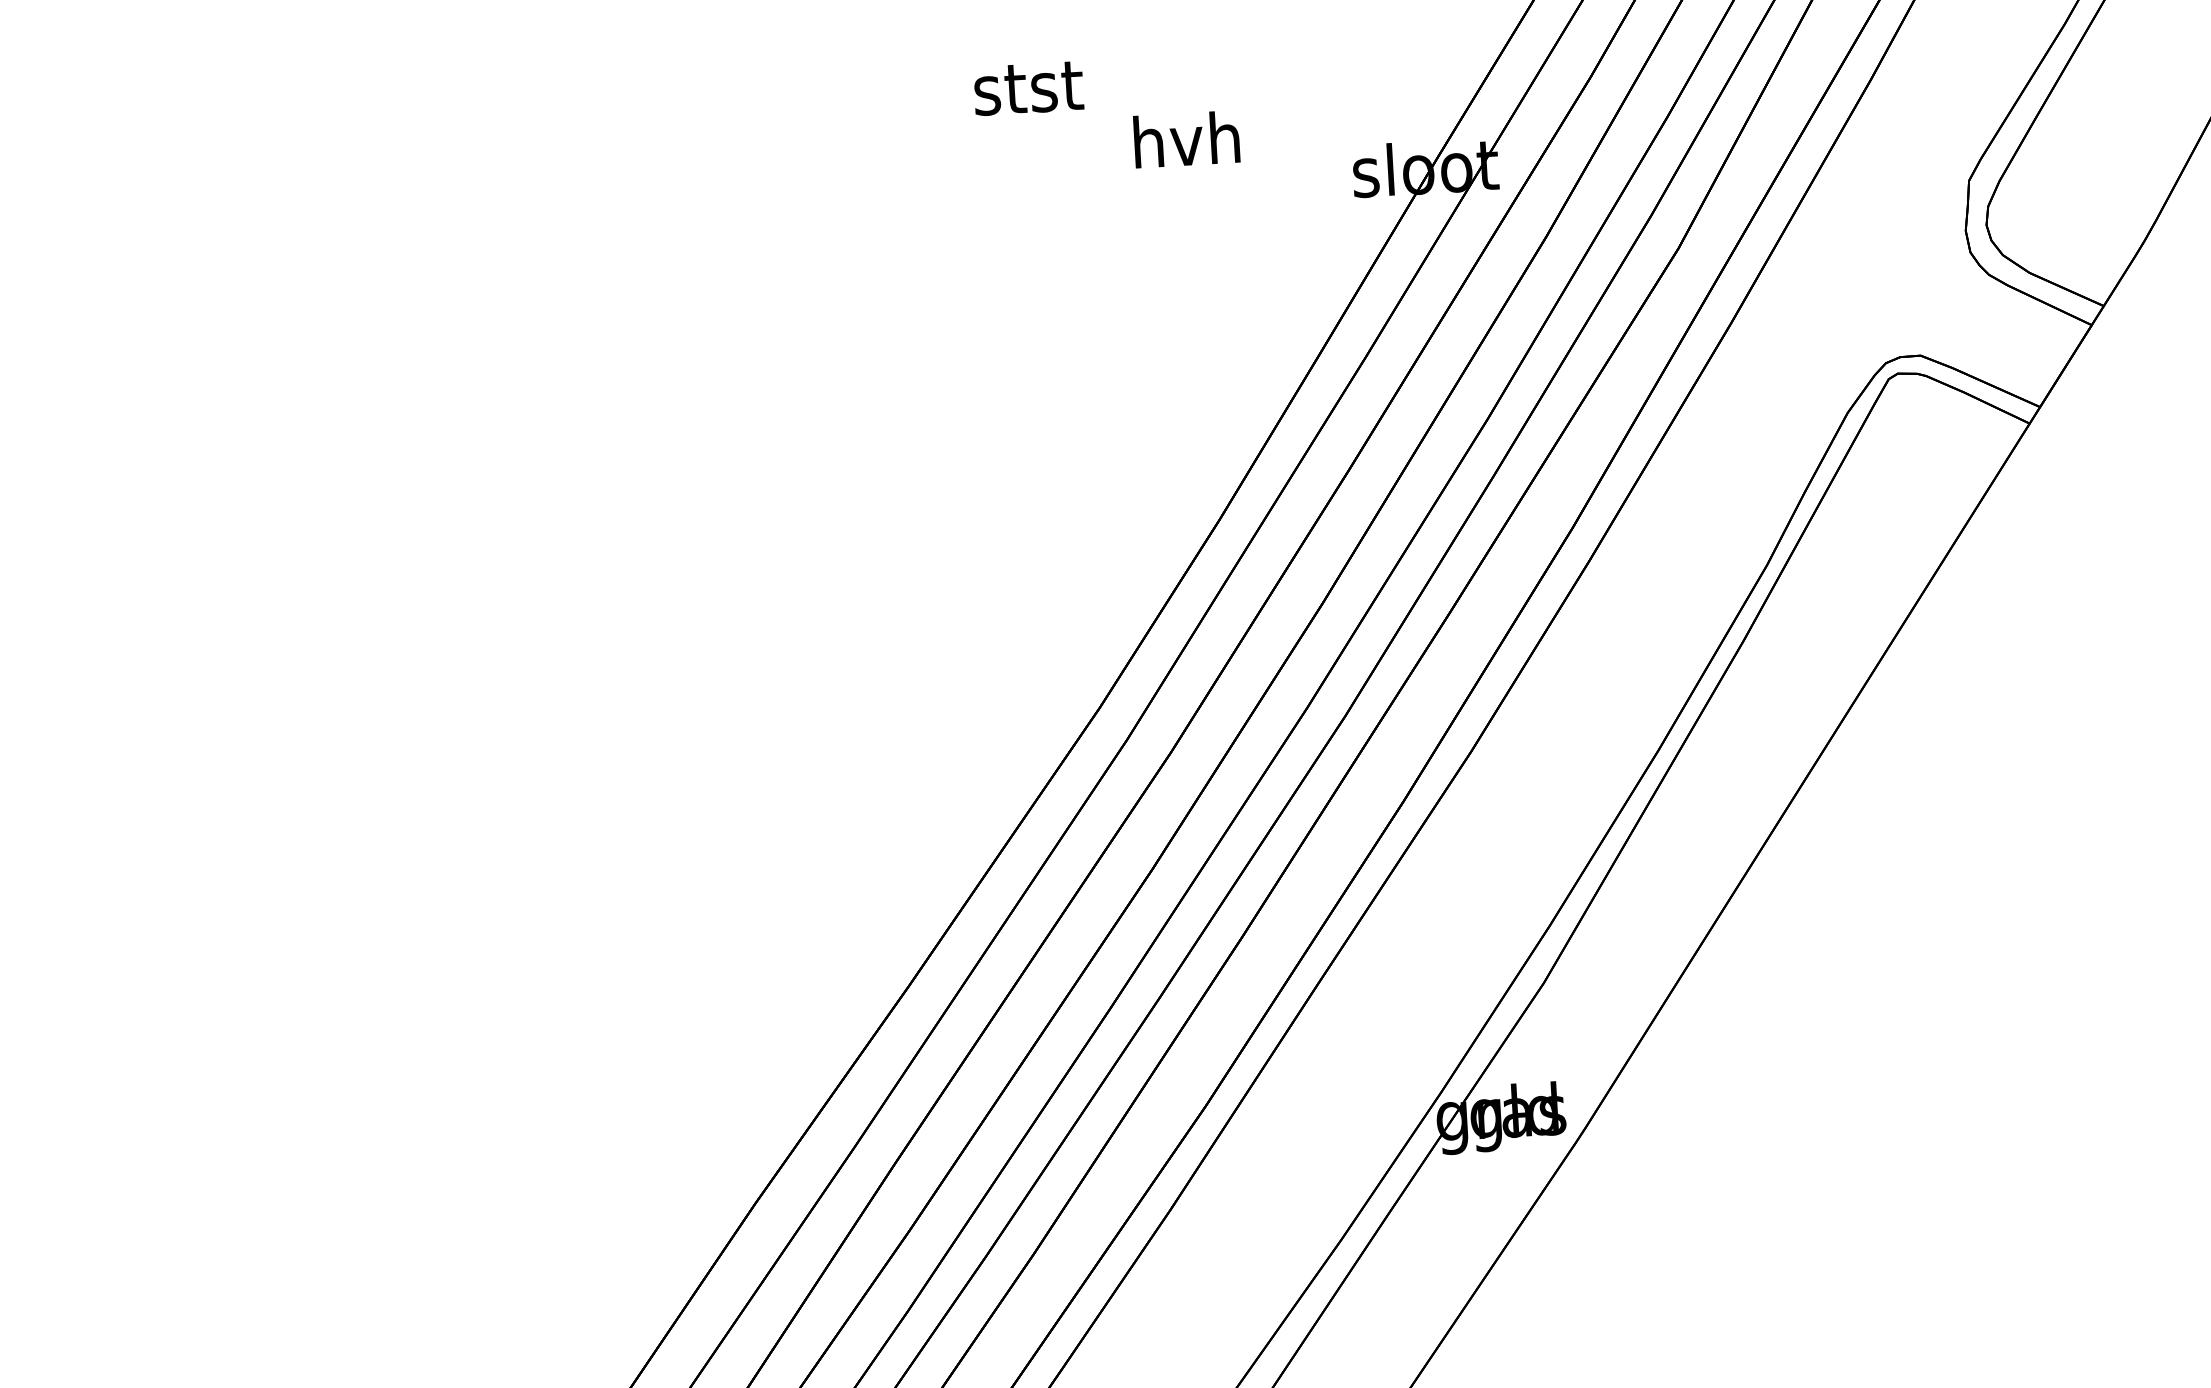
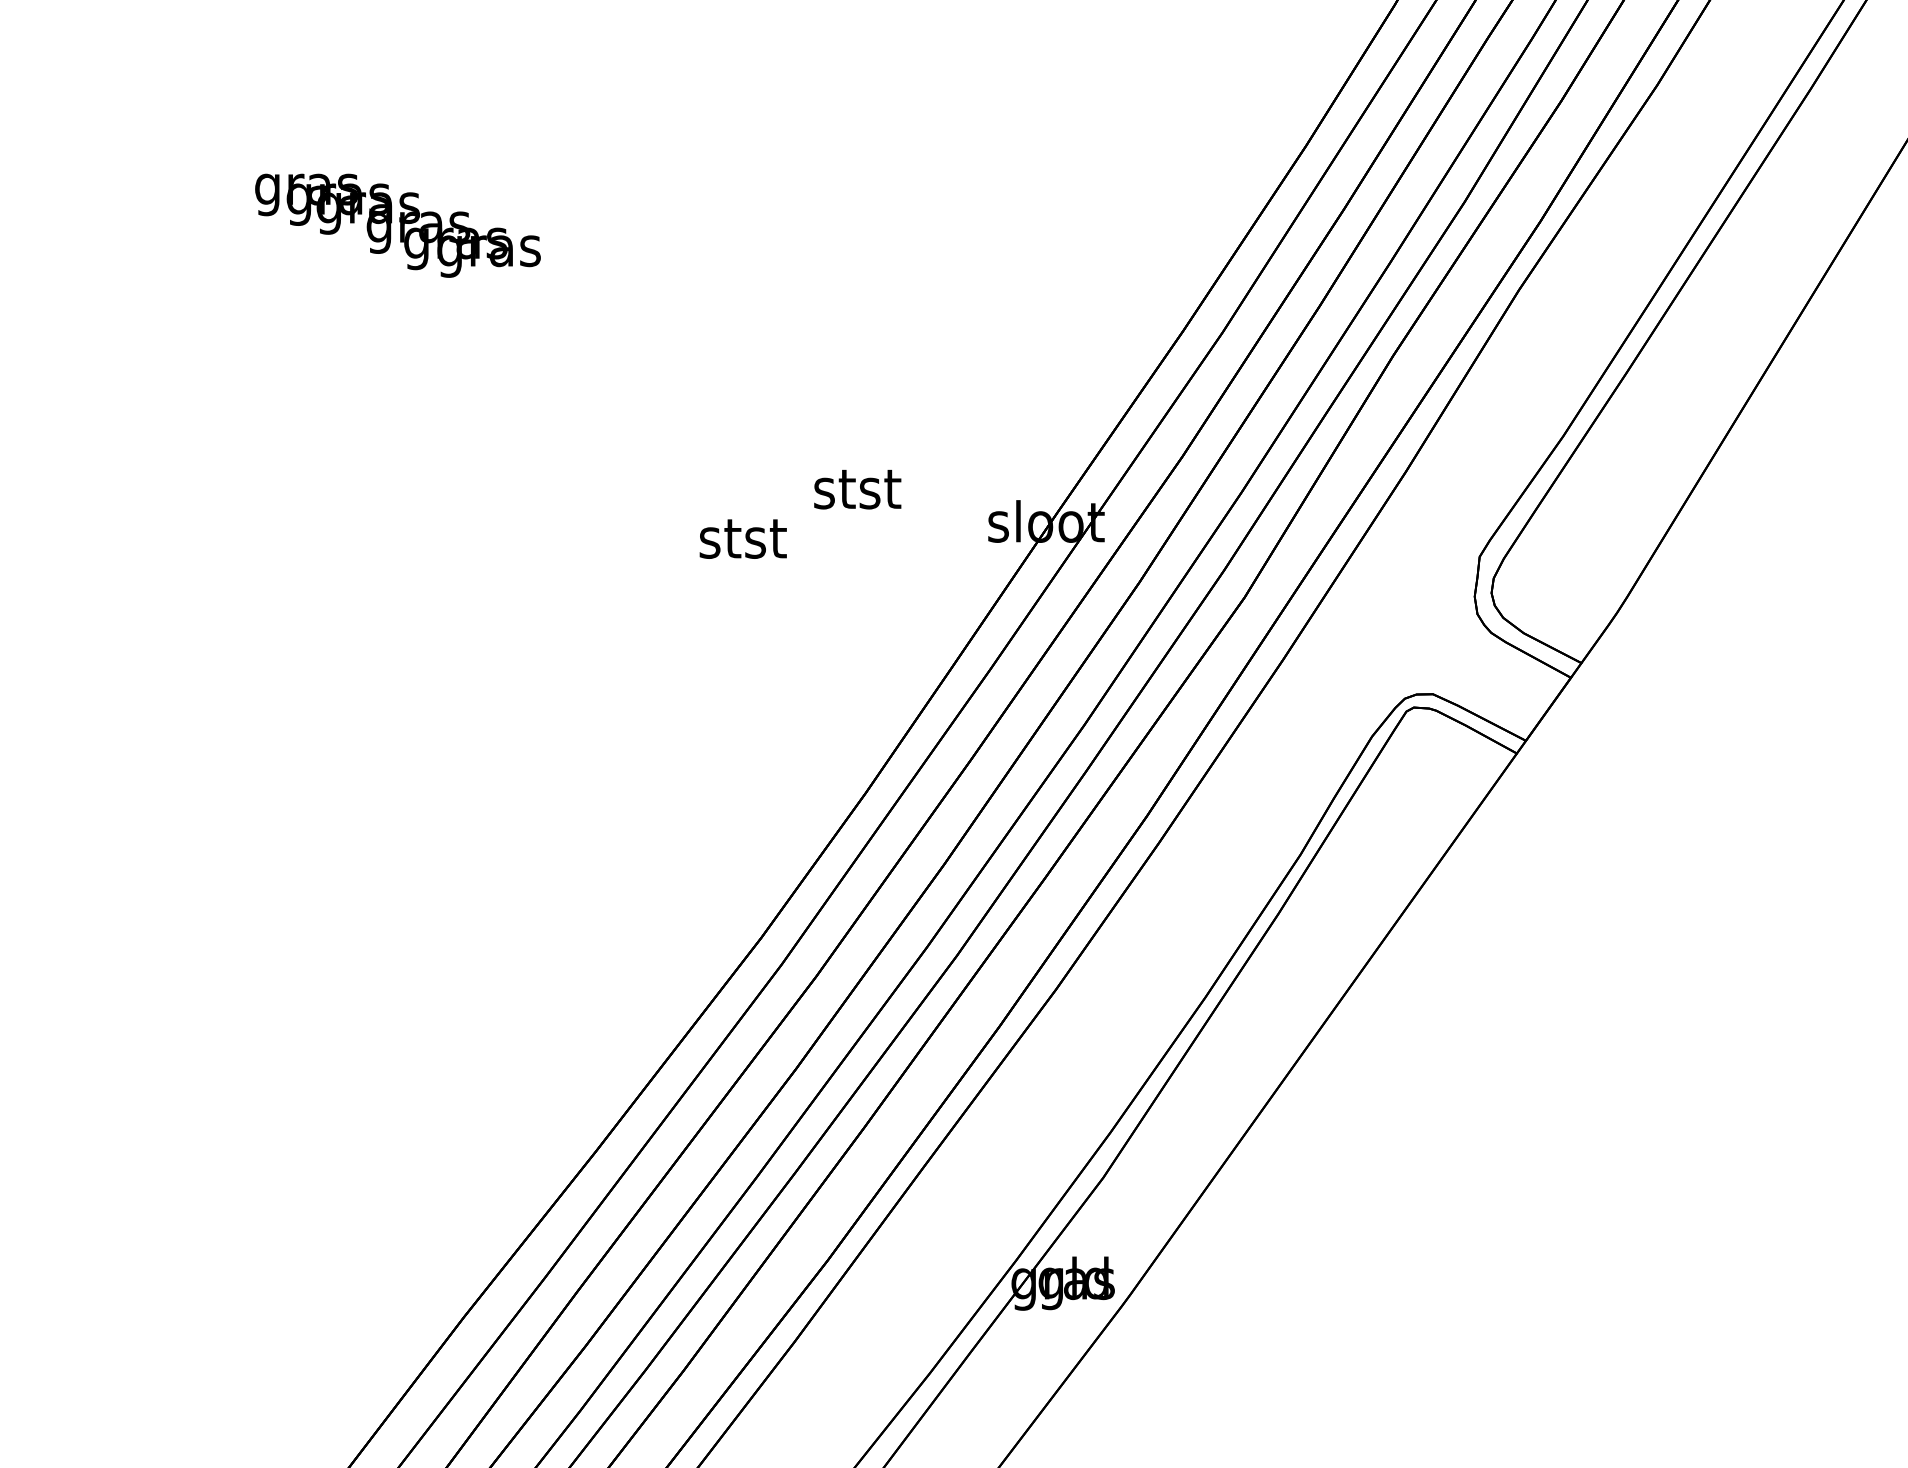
text: (1027, 87) -> (742, 538), moved
text: (1187, 138) -> (857, 487), hvh -> stst

